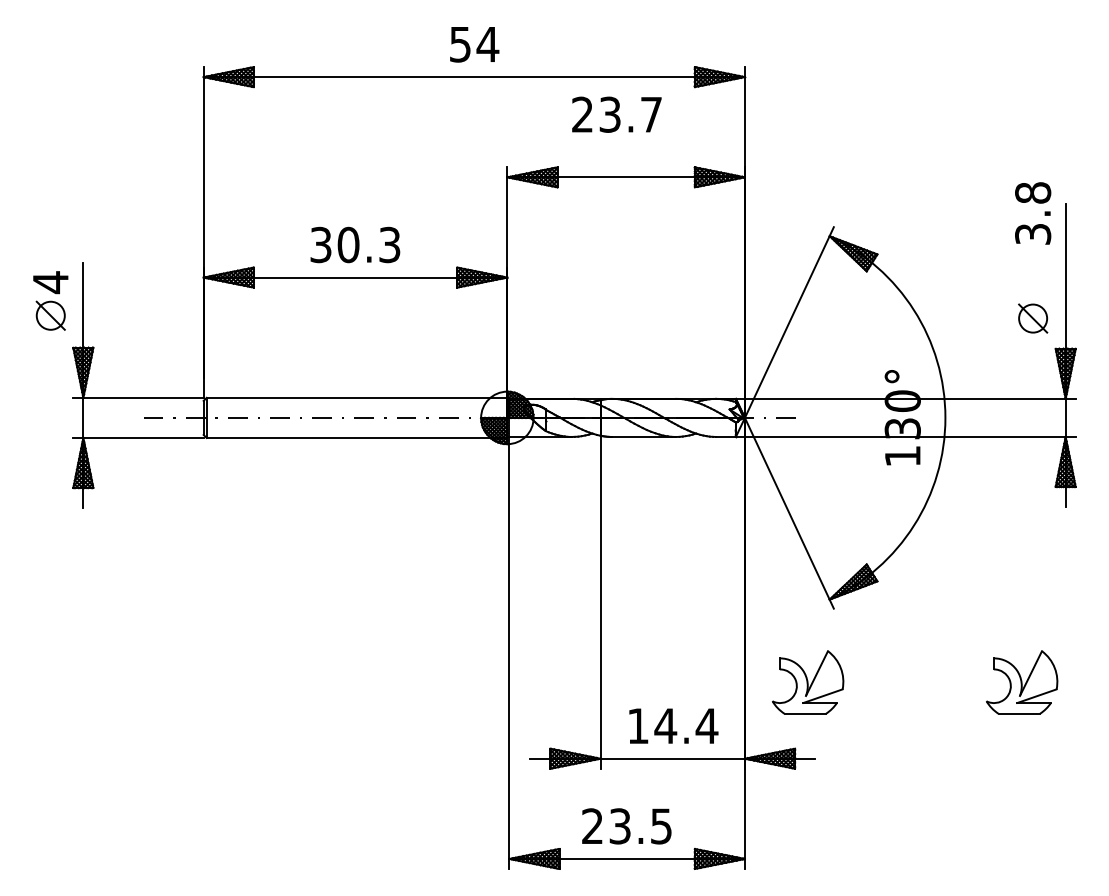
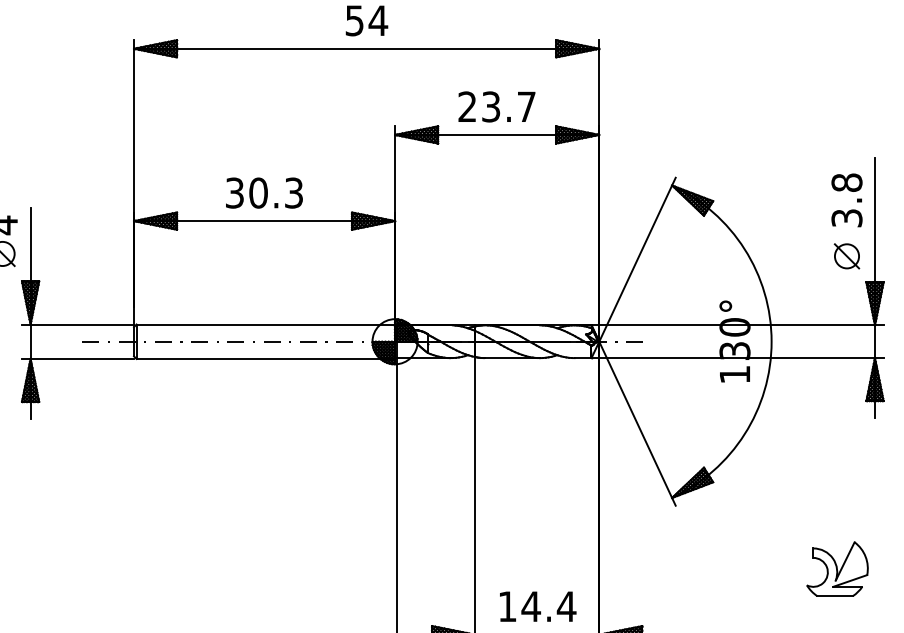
text: (616, 114) -> (496, 106), moved
text: (1033, 213) -> (847, 200), moved
part: (808, 682) -> (653, 569), removed

